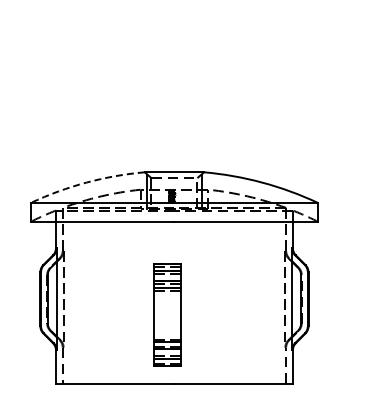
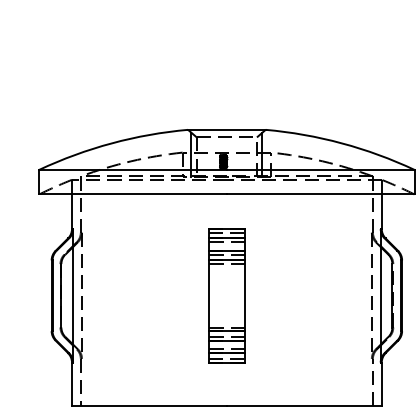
arc: (86, 182) -> (111, 143), dashed -> solid
part: (167, 314) -> (226, 294), moved

